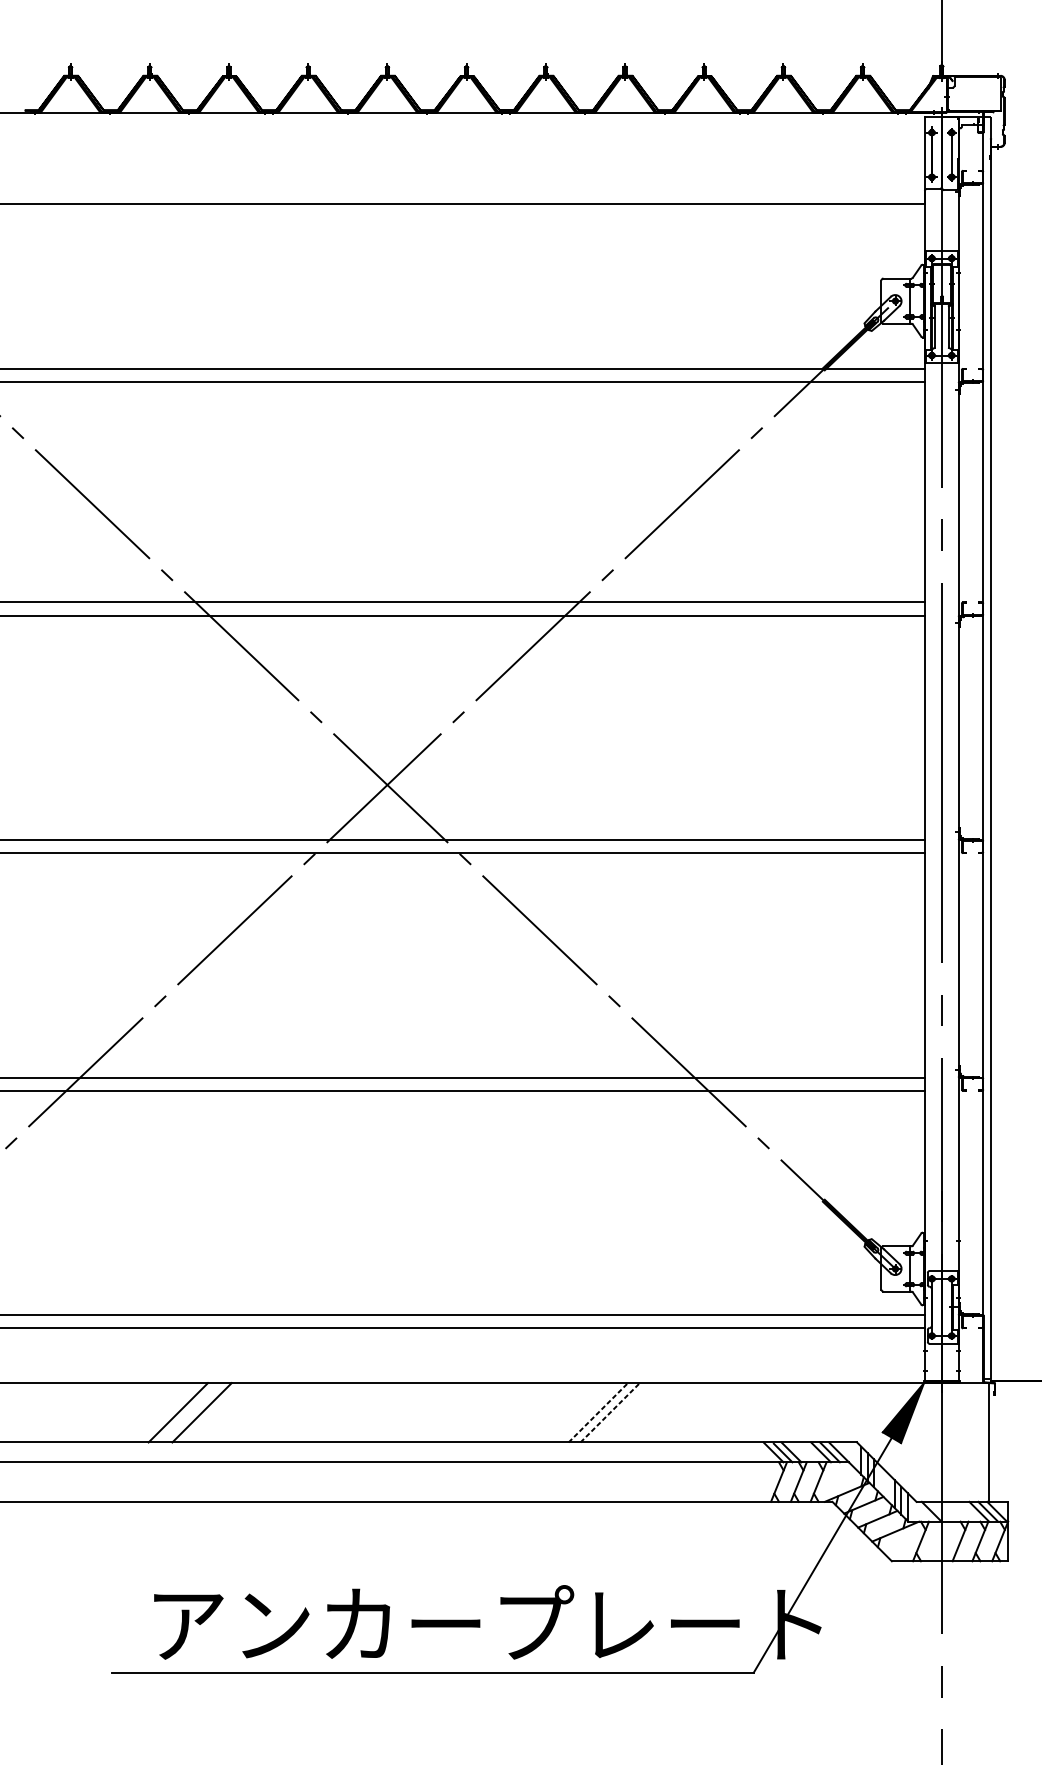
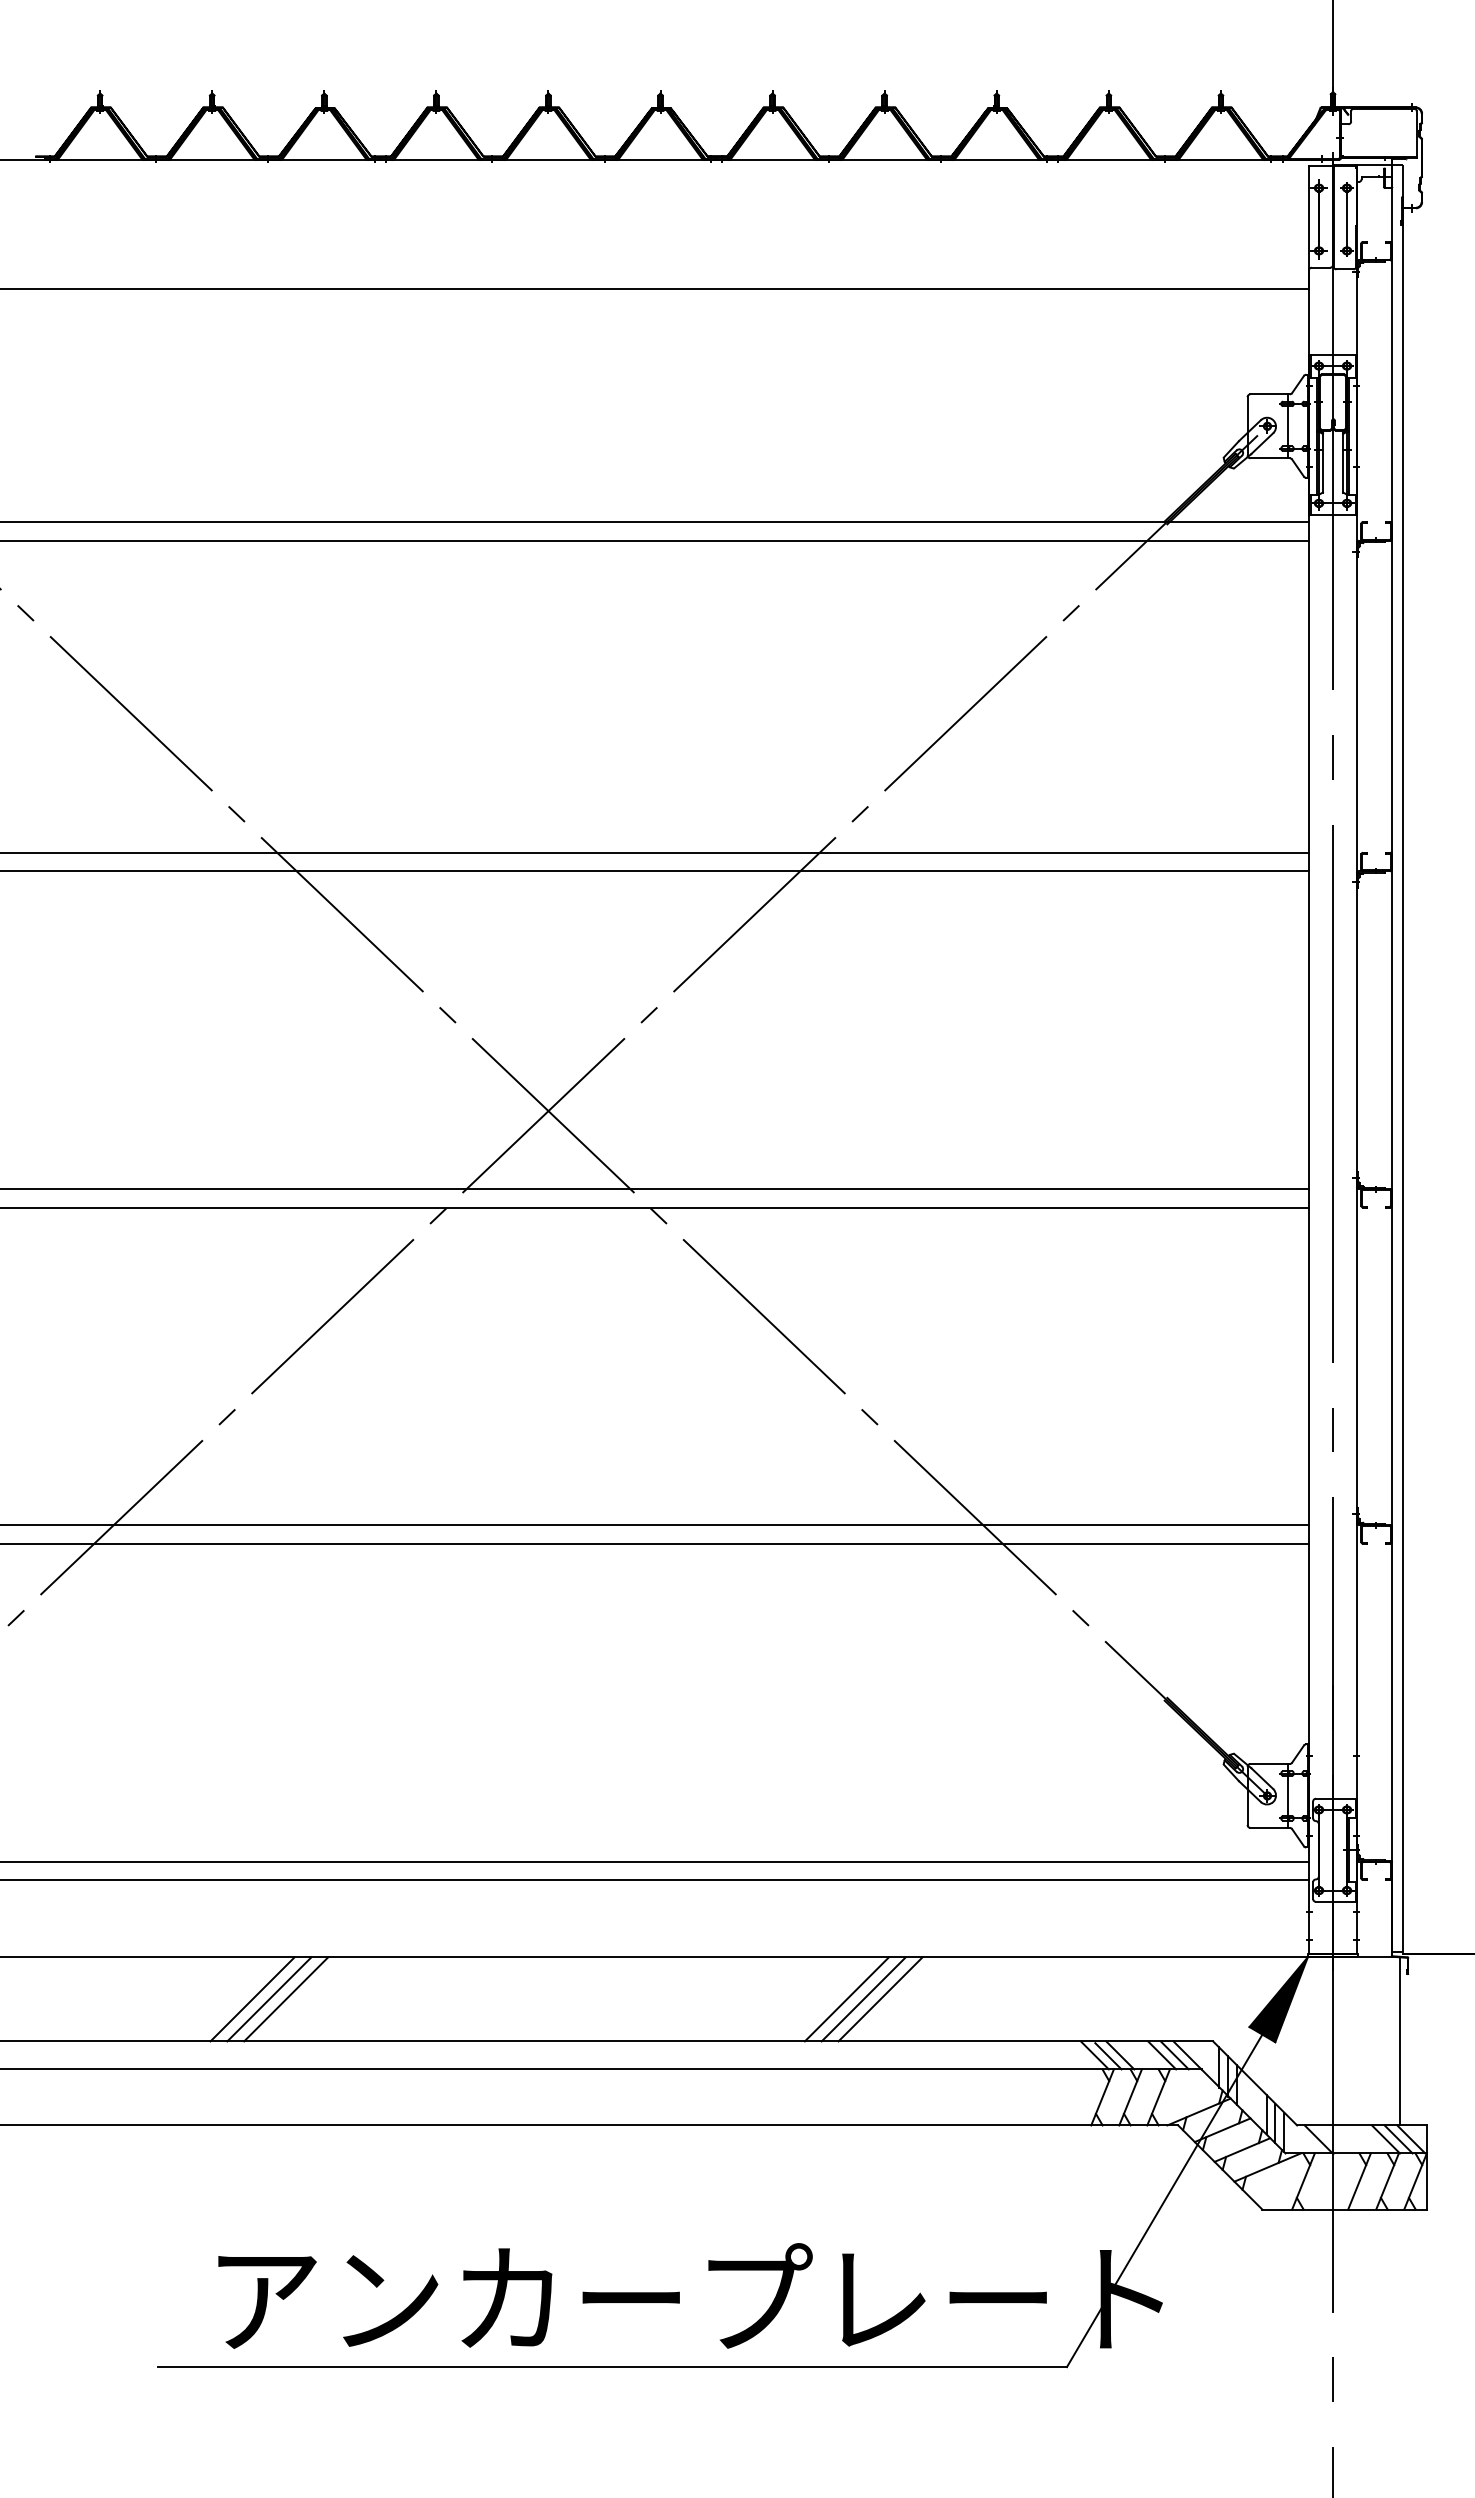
line: (190, 1412) -> (269, 1999), added
line: (598, 1412) -> (847, 1999), dashed -> solid
line: (610, 1412) -> (864, 1999), dashed -> solid
line: (622, 1412) -> (880, 1999), added

